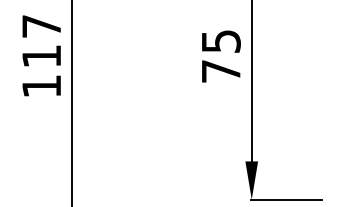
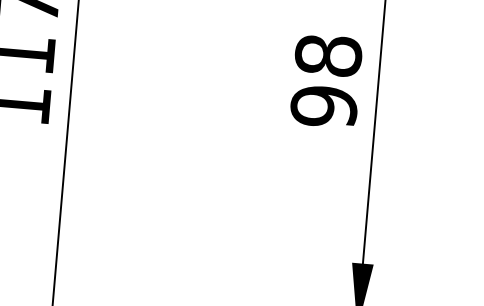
text: (220, 56) -> (325, 81), 75 -> 98

